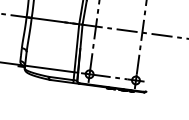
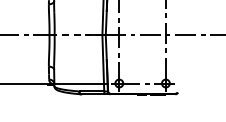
line: (49, 20) -> (72, 35), solid -> dashed

